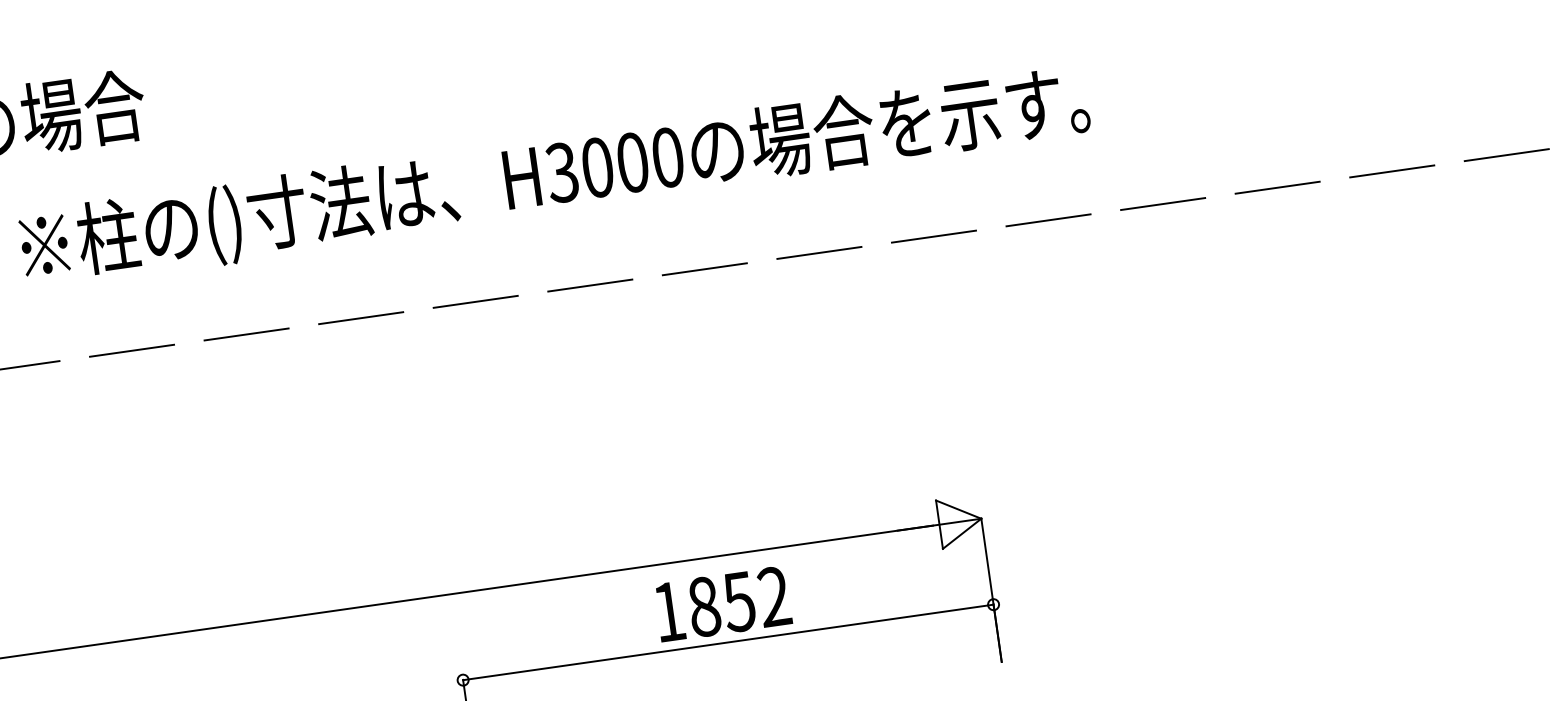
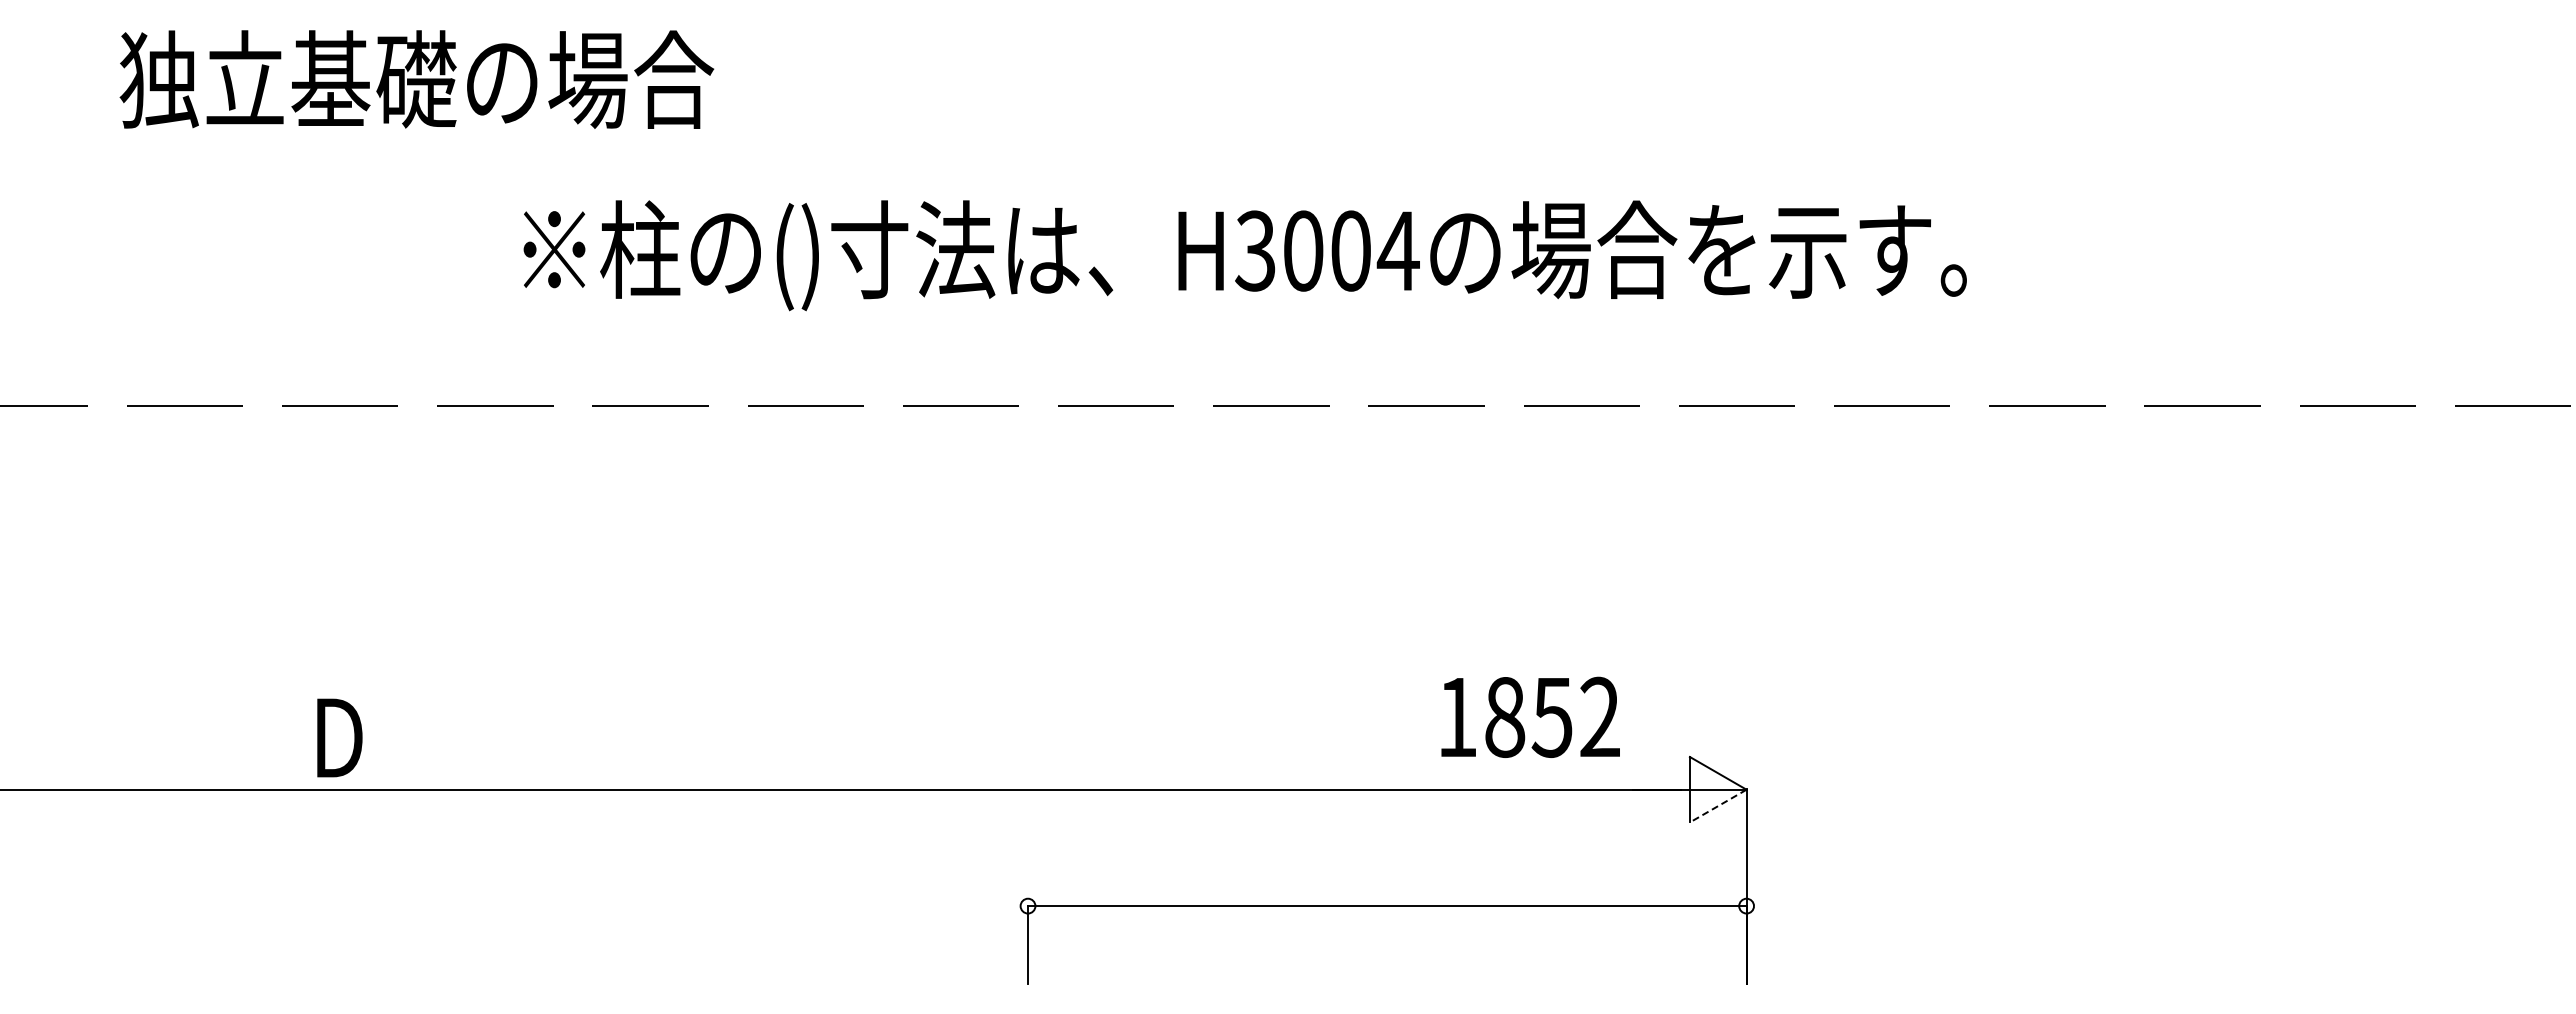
text: (667, 157) -> (1397, 250), H3000 -> H3004
line: (962, 534) -> (1718, 806), solid -> dashed
text: (722, 603) -> (1530, 716), moved

